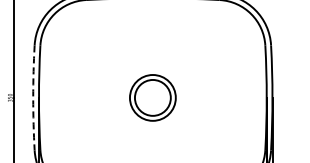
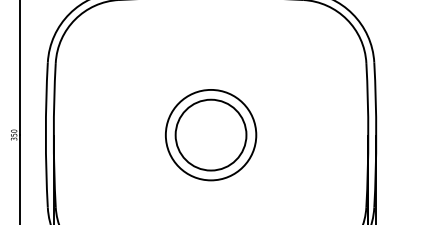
arc: (33, 97) -> (46, 134), dashed -> solid
part: (152, 97) -> (210, 134), size x1.43

